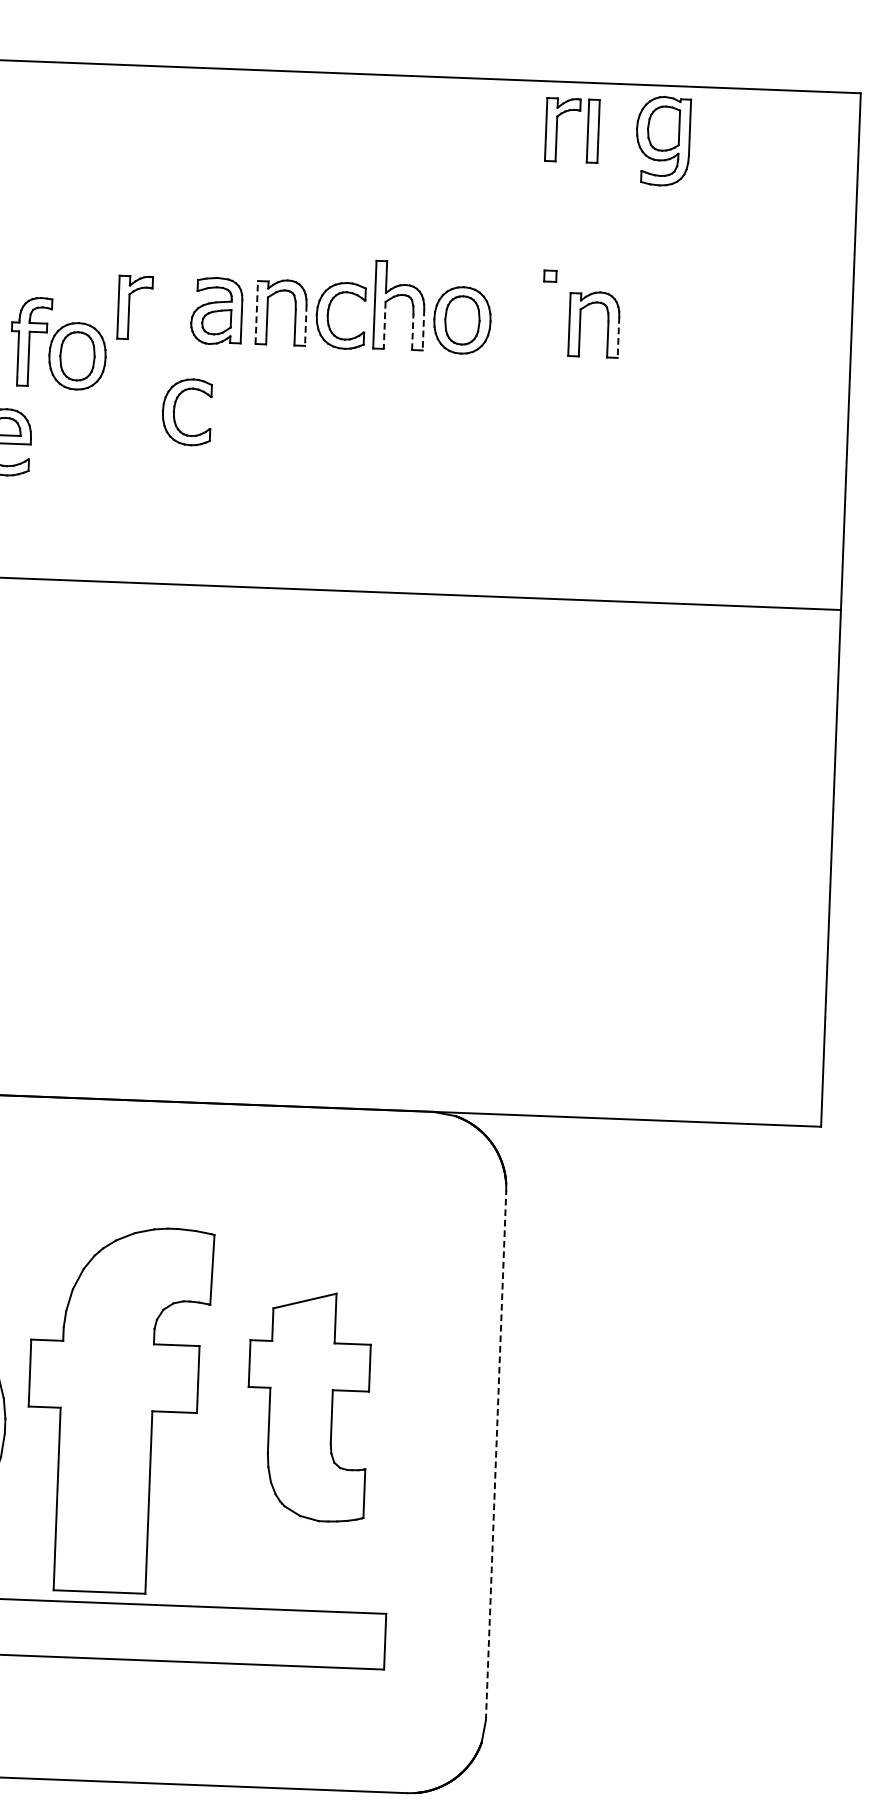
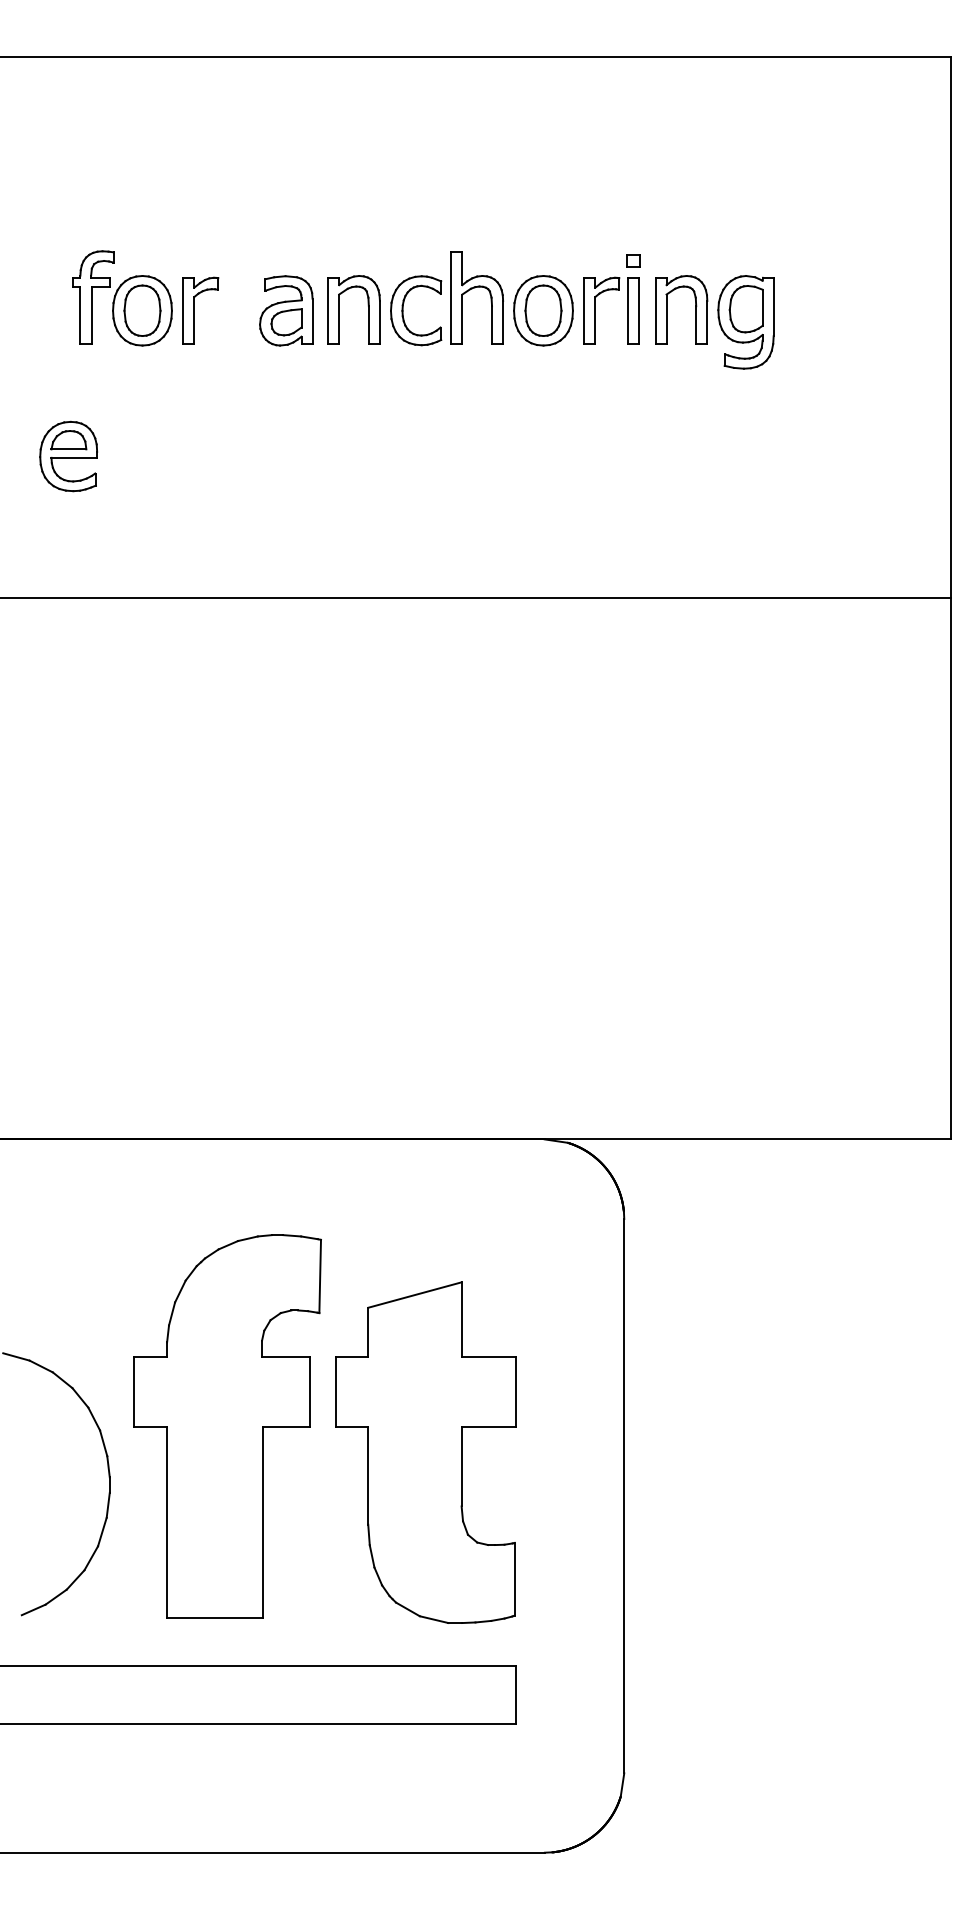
part: (556, 129) -> (595, 310), moved
part: (662, 141) -> (745, 322), moved
line: (257, 312) -> (328, 310), dashed -> solid
line: (305, 325) -> (379, 322), dashed -> solid
line: (384, 325) -> (462, 319), dashed -> solid
line: (423, 330) -> (503, 322), dashed -> solid
line: (413, 331) -> (492, 324), dashed -> solid
line: (618, 337) -> (707, 322), dashed -> solid
part: (58, 343) -> (122, 298), moved
part: (174, 411) -> (246, 417), removed
part: (307, 1406) -> (425, 1452), size x1.43
part: (118, 1409) -> (227, 1426), moved
line: (496, 1454) -> (624, 1495), dashed -> solid

